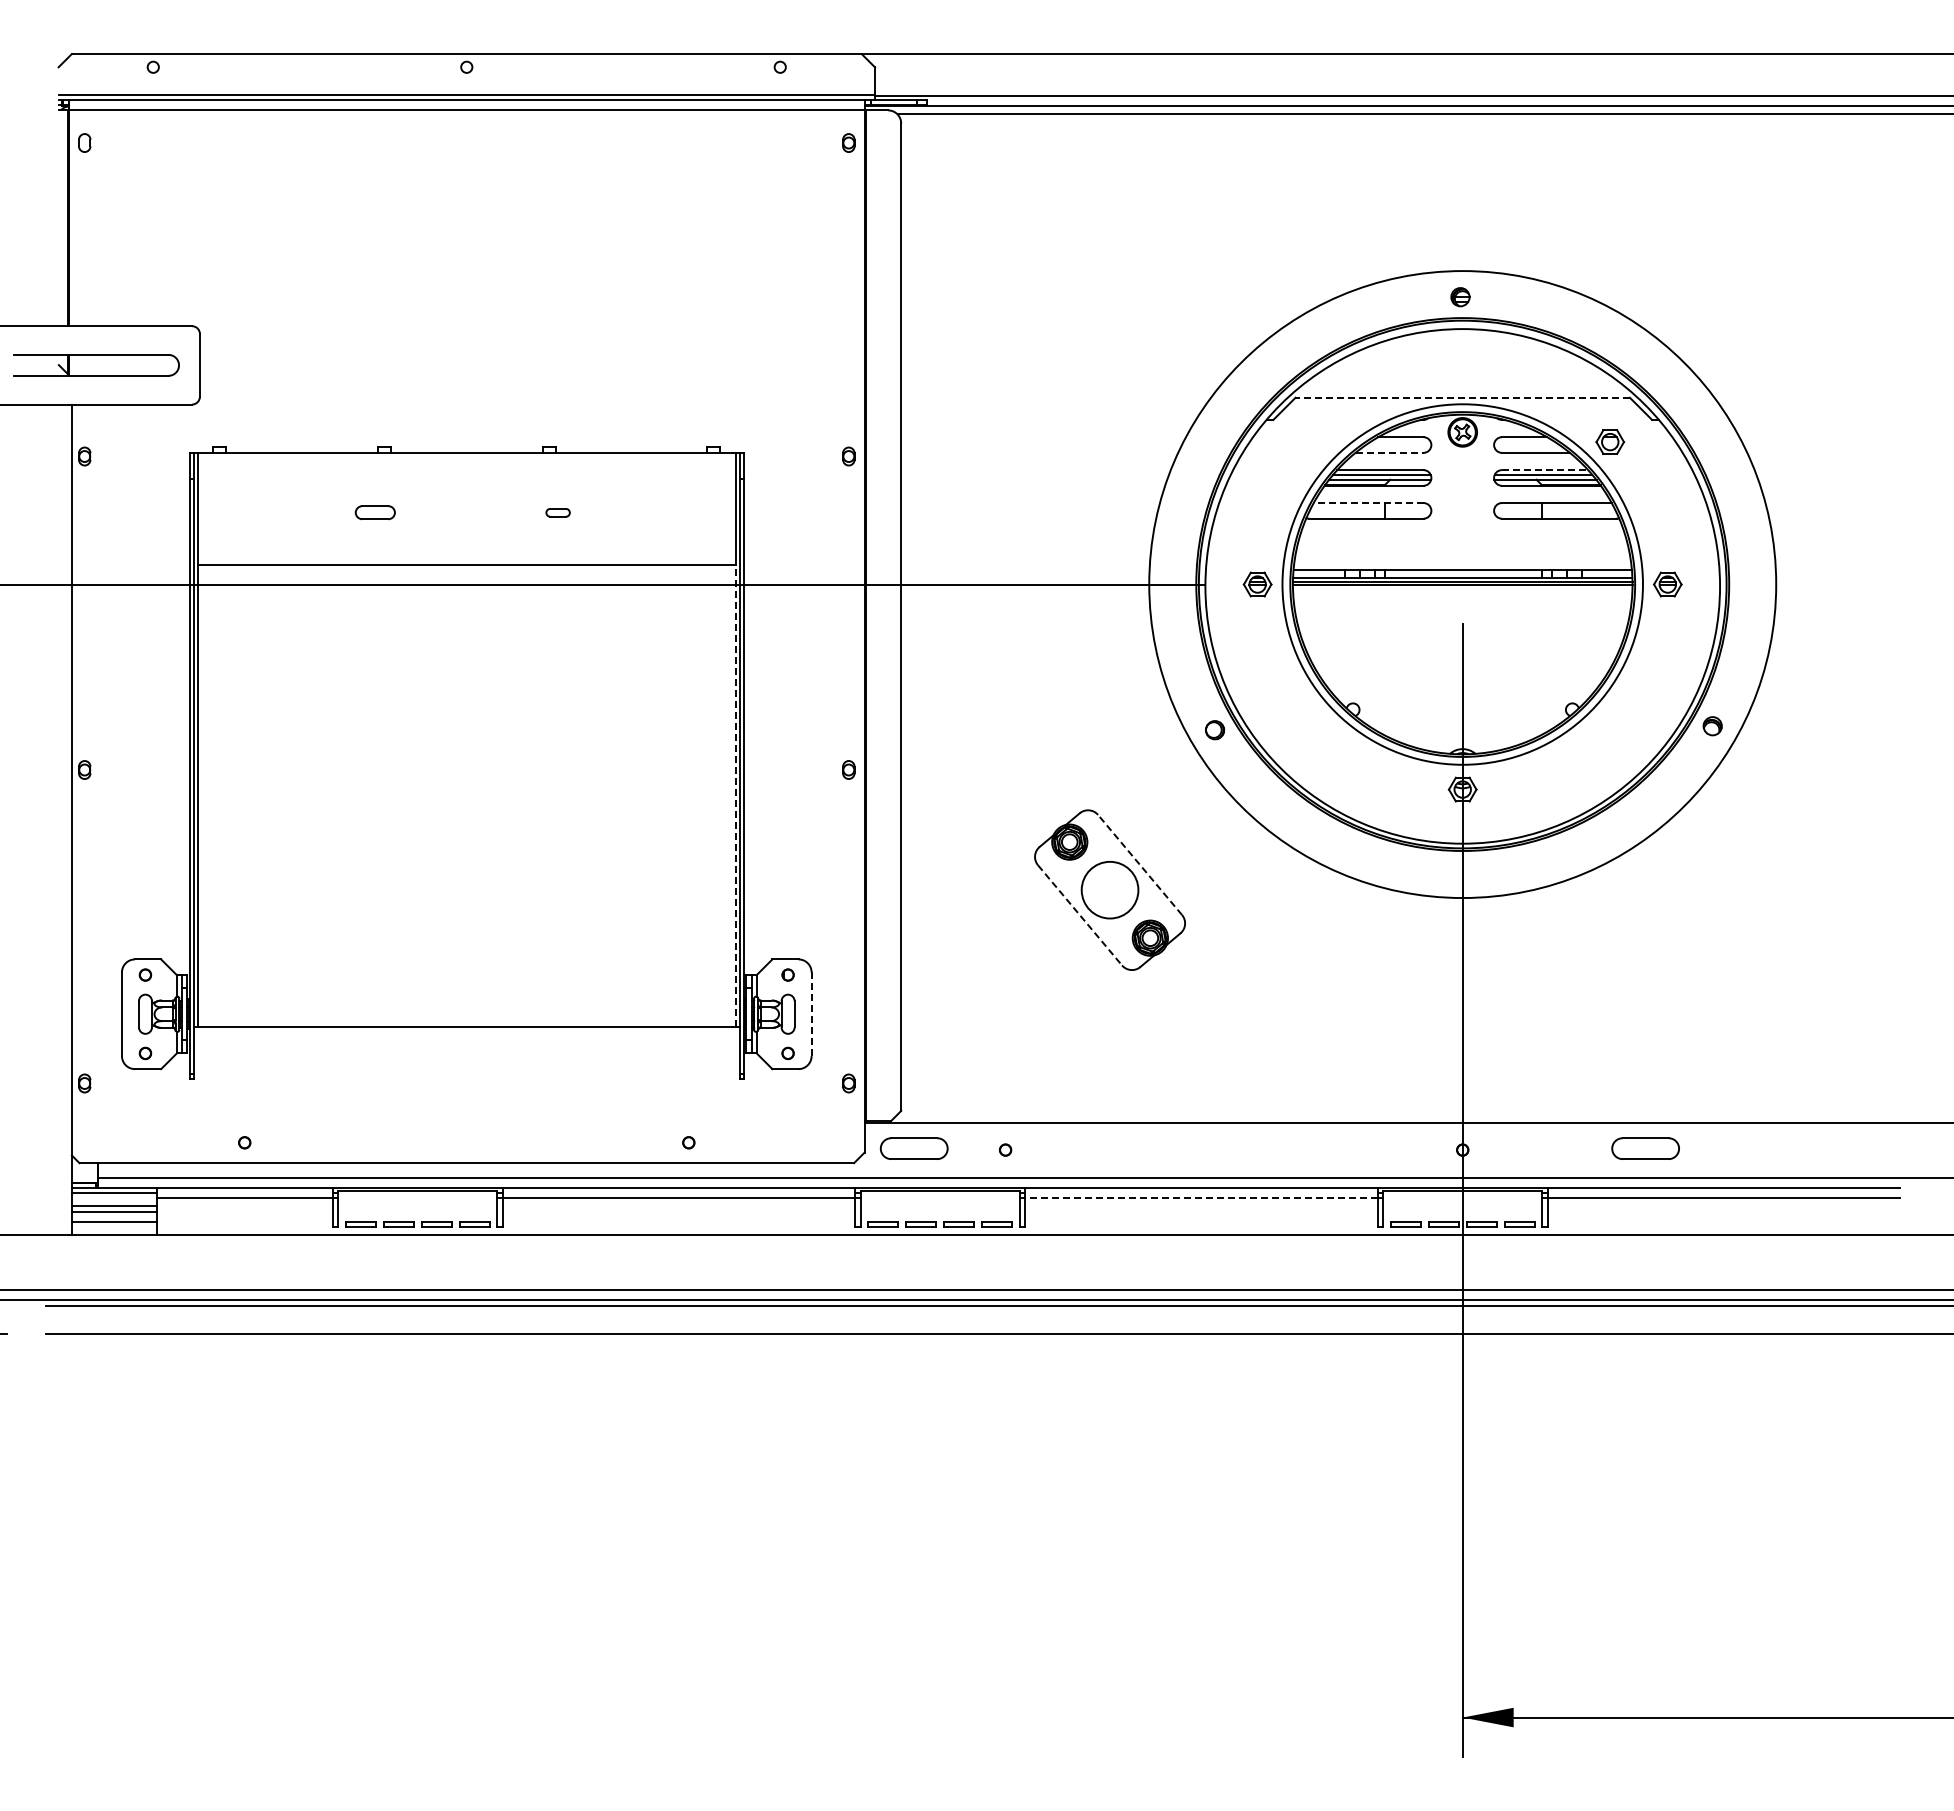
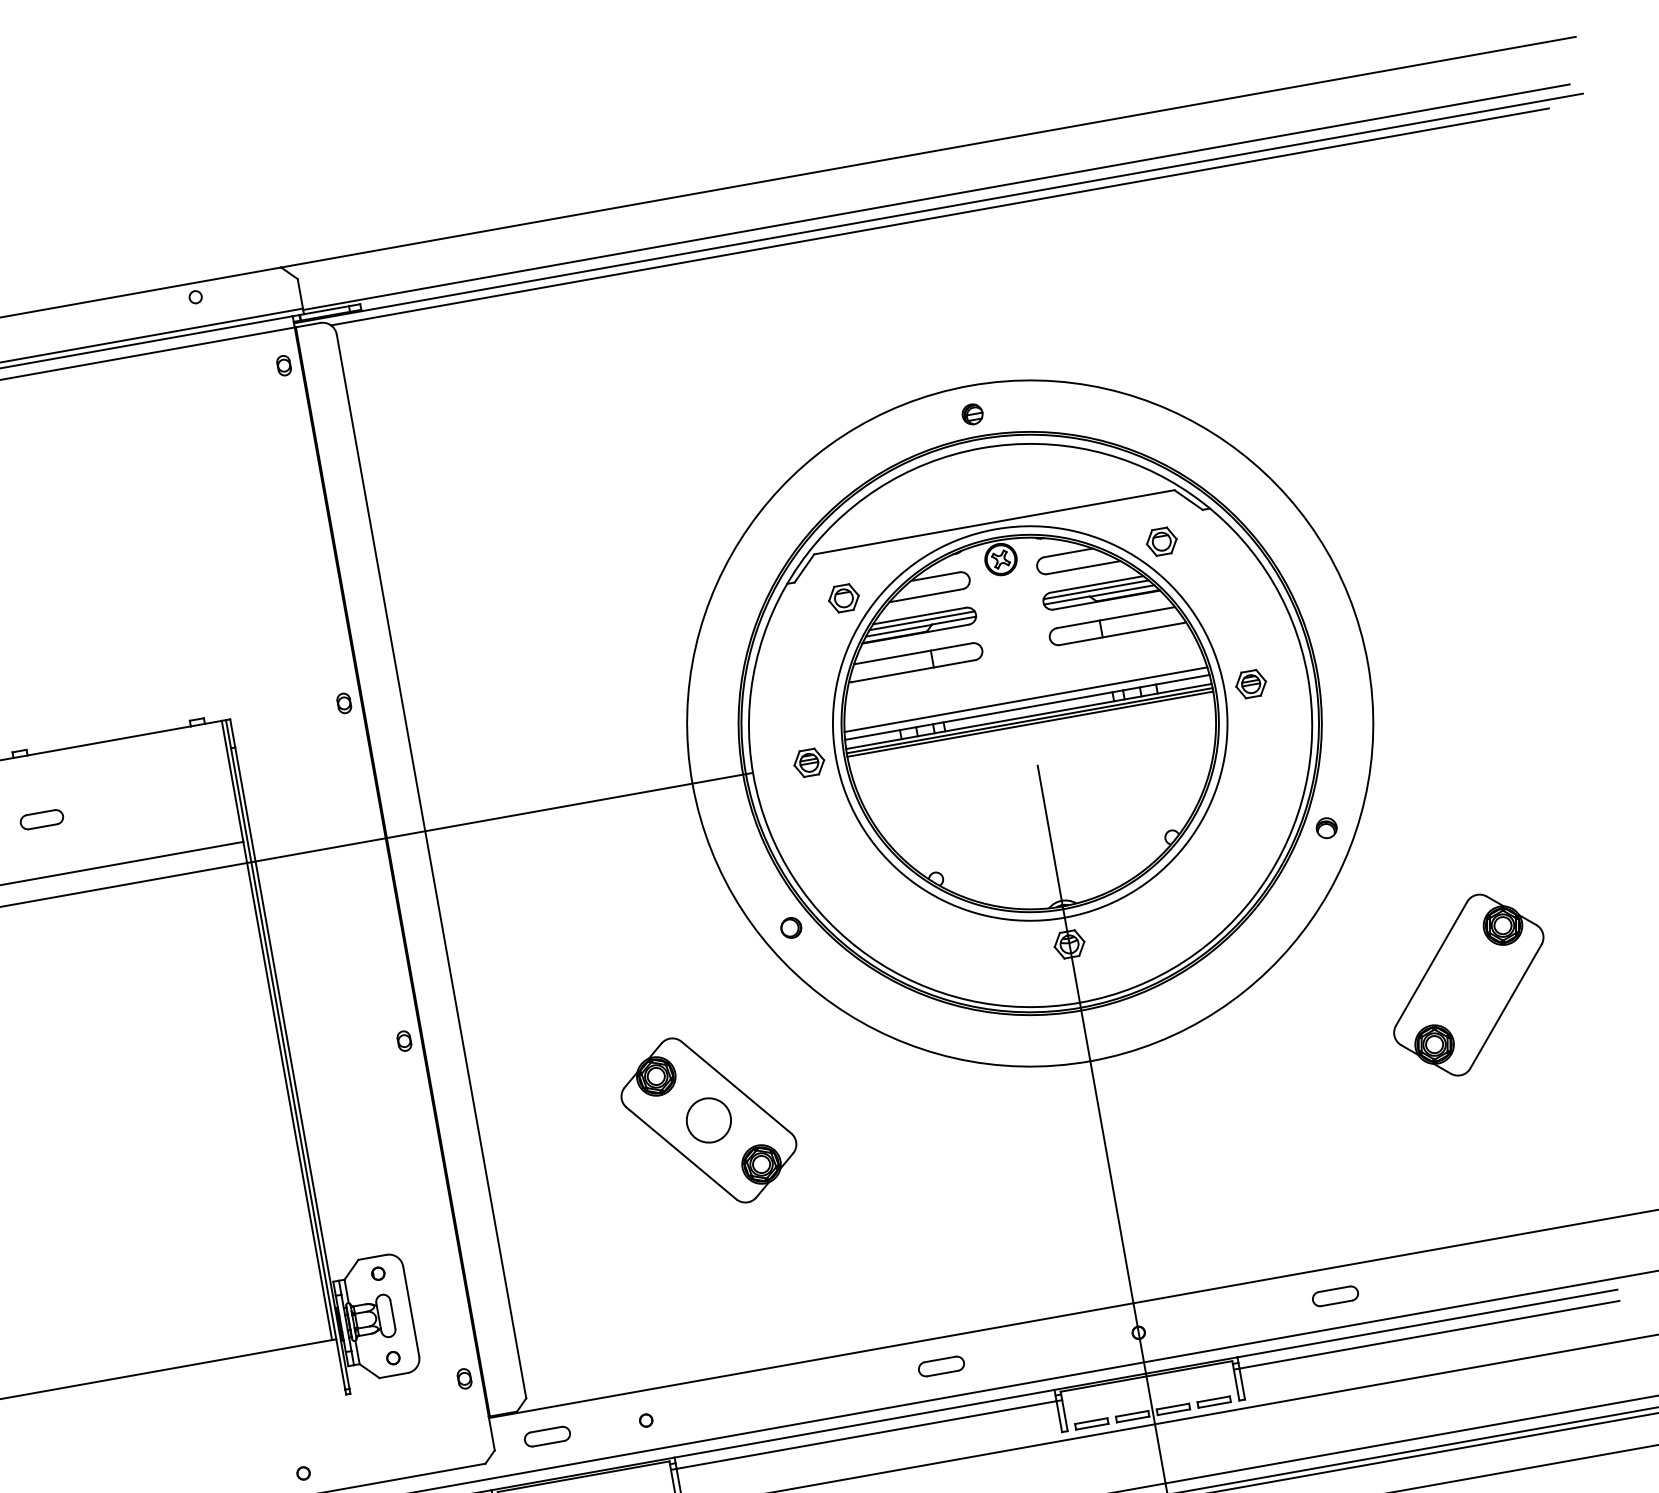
line: (1462, 397) -> (994, 522), dashed -> solid
part: (1314, 441) -> (843, 597), added
line: (1390, 452) -> (927, 595), dashed -> solid
line: (1545, 470) -> (1097, 584), dashed -> solid
line: (1368, 503) -> (913, 654), dashed -> solid
part: (557, 512) -> (41, 819), size x1.67
line: (1462, 562) -> (1025, 699), added
line: (735, 795) -> (287, 1090), dashed -> solid
line: (1139, 864) -> (735, 1087), dashed -> solid
circle: (1109, 889) -> (708, 1119), size x0.71
part: (1815, 889) -> (1468, 984), added
line: (1080, 915) -> (681, 1153), dashed -> solid
line: (811, 1014) -> (411, 1311), dashed -> solid
part: (913, 1148) -> (546, 1436), size x0.62
part: (1279, 1148) -> (941, 1366), added
part: (1645, 1148) -> (1335, 1296), size x0.62
line: (1201, 1198) -> (866, 1435), dashed -> solid

